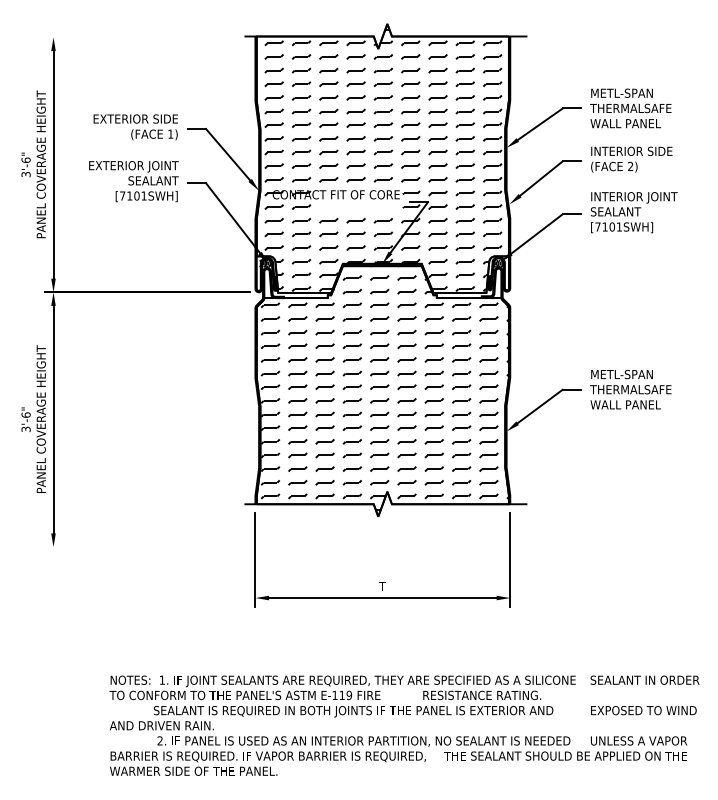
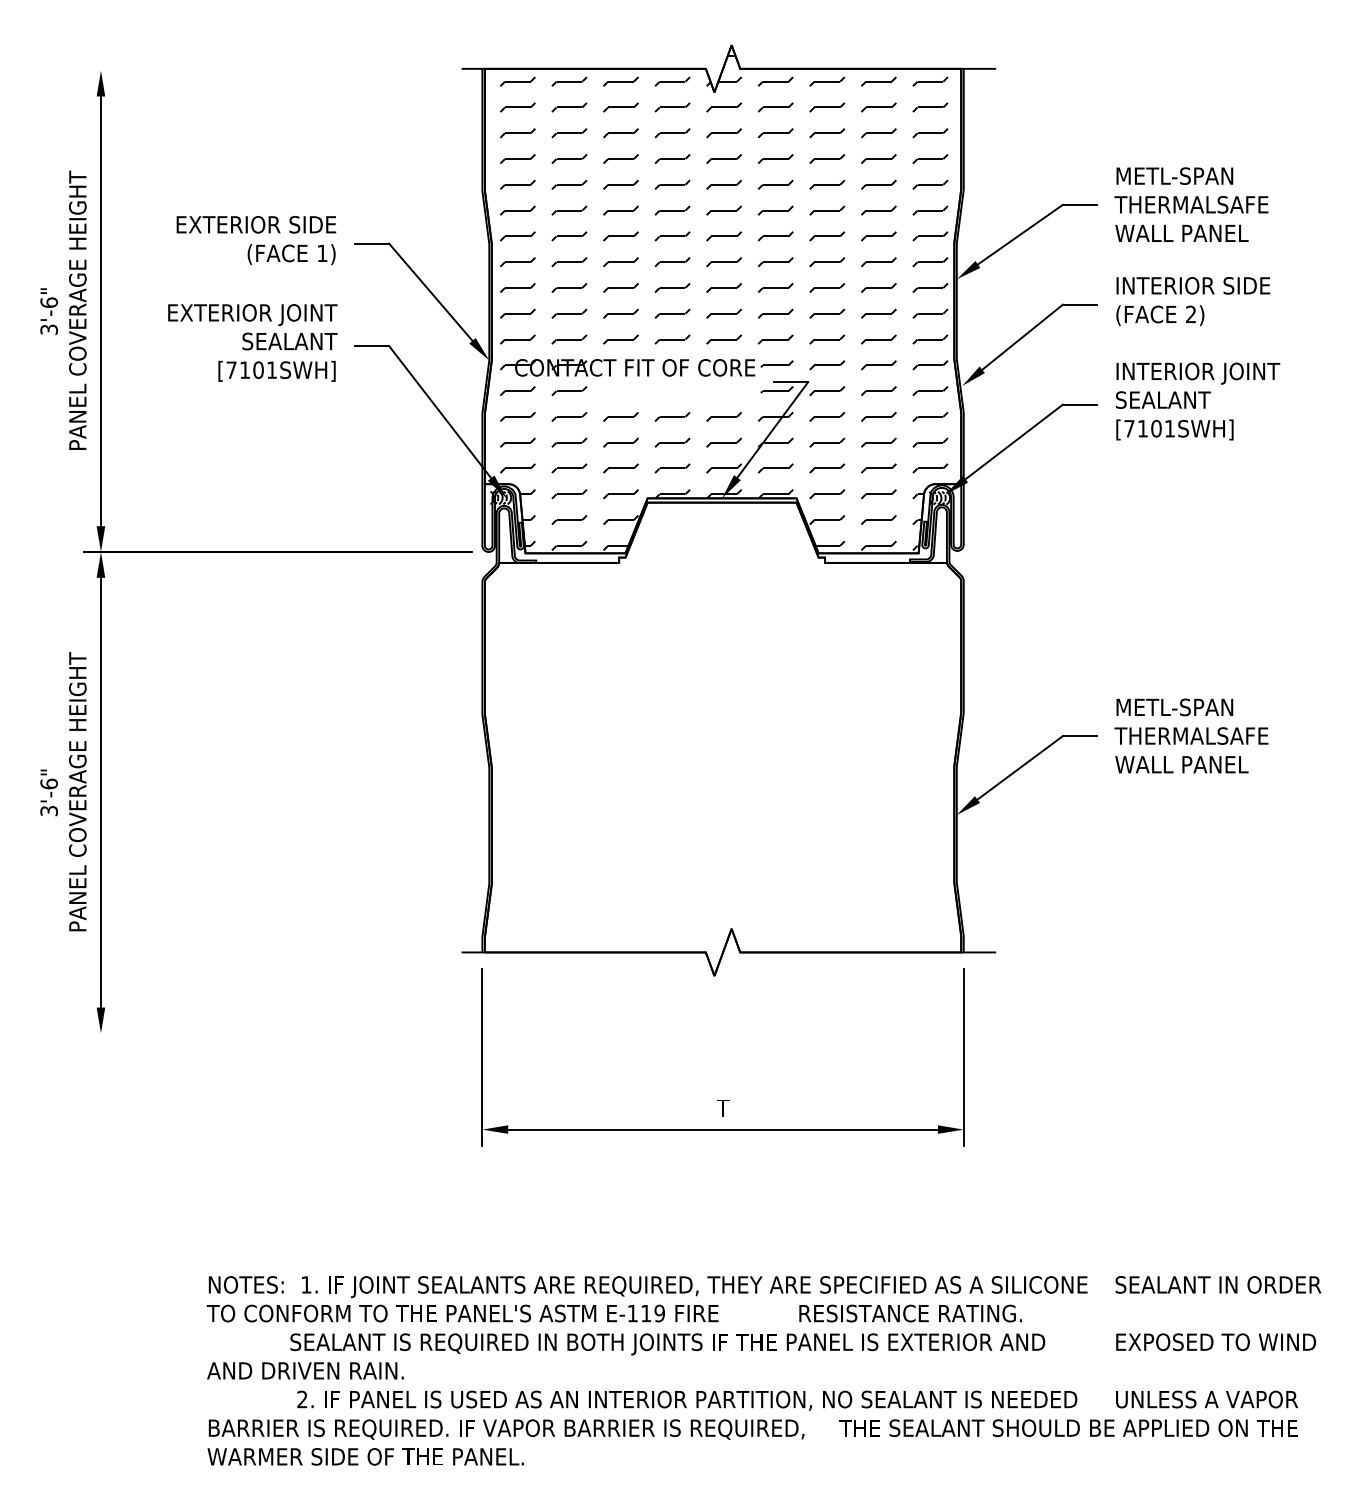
hatch: (384, 388) -> (726, 733), removed

